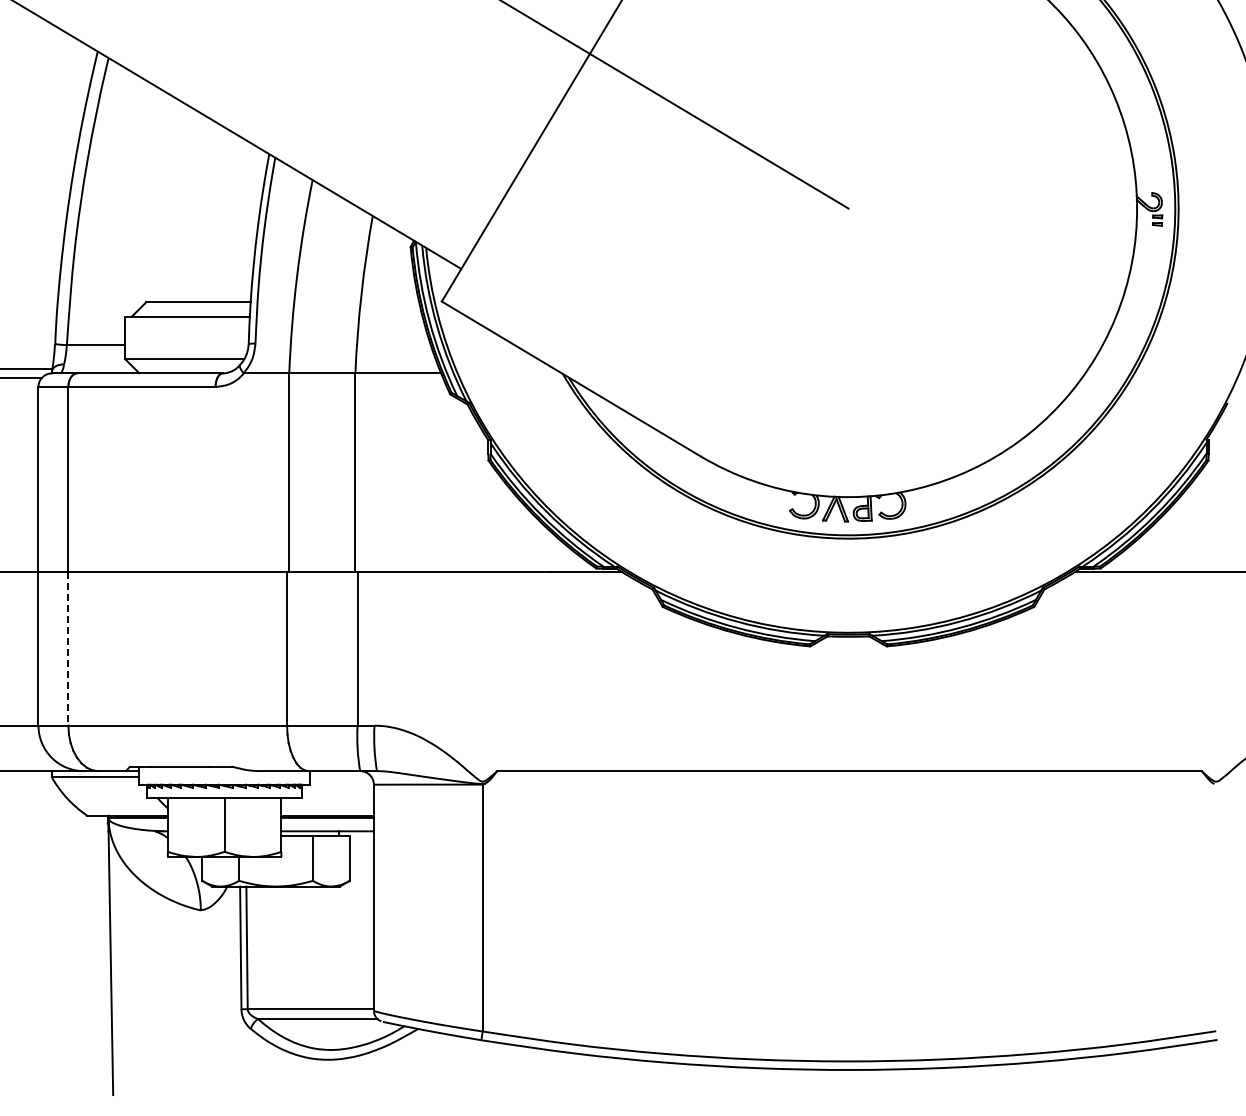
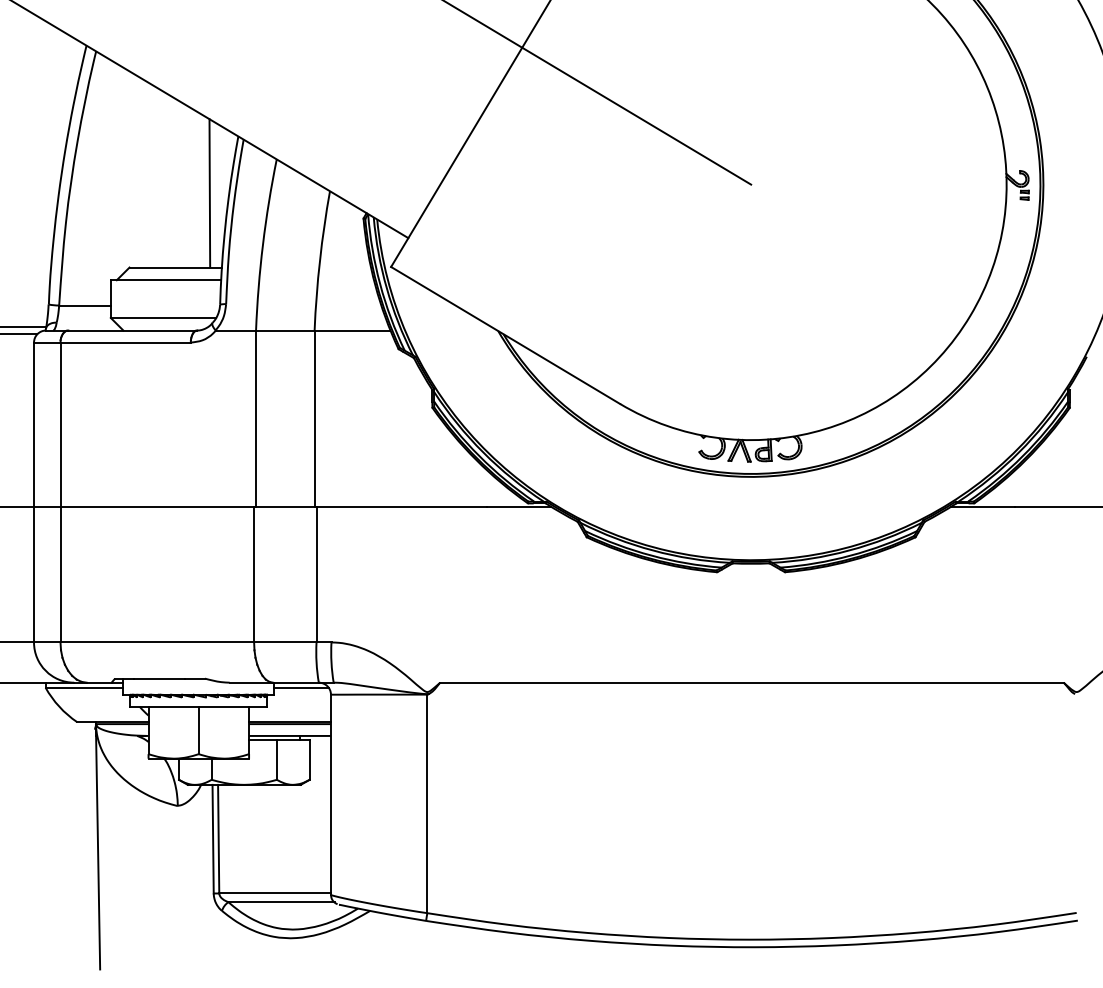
line: (236, 218) -> (209, 193), added
line: (68, 648) -> (60, 574), dashed -> solid
line: (340, 776) -> (301, 687), added

